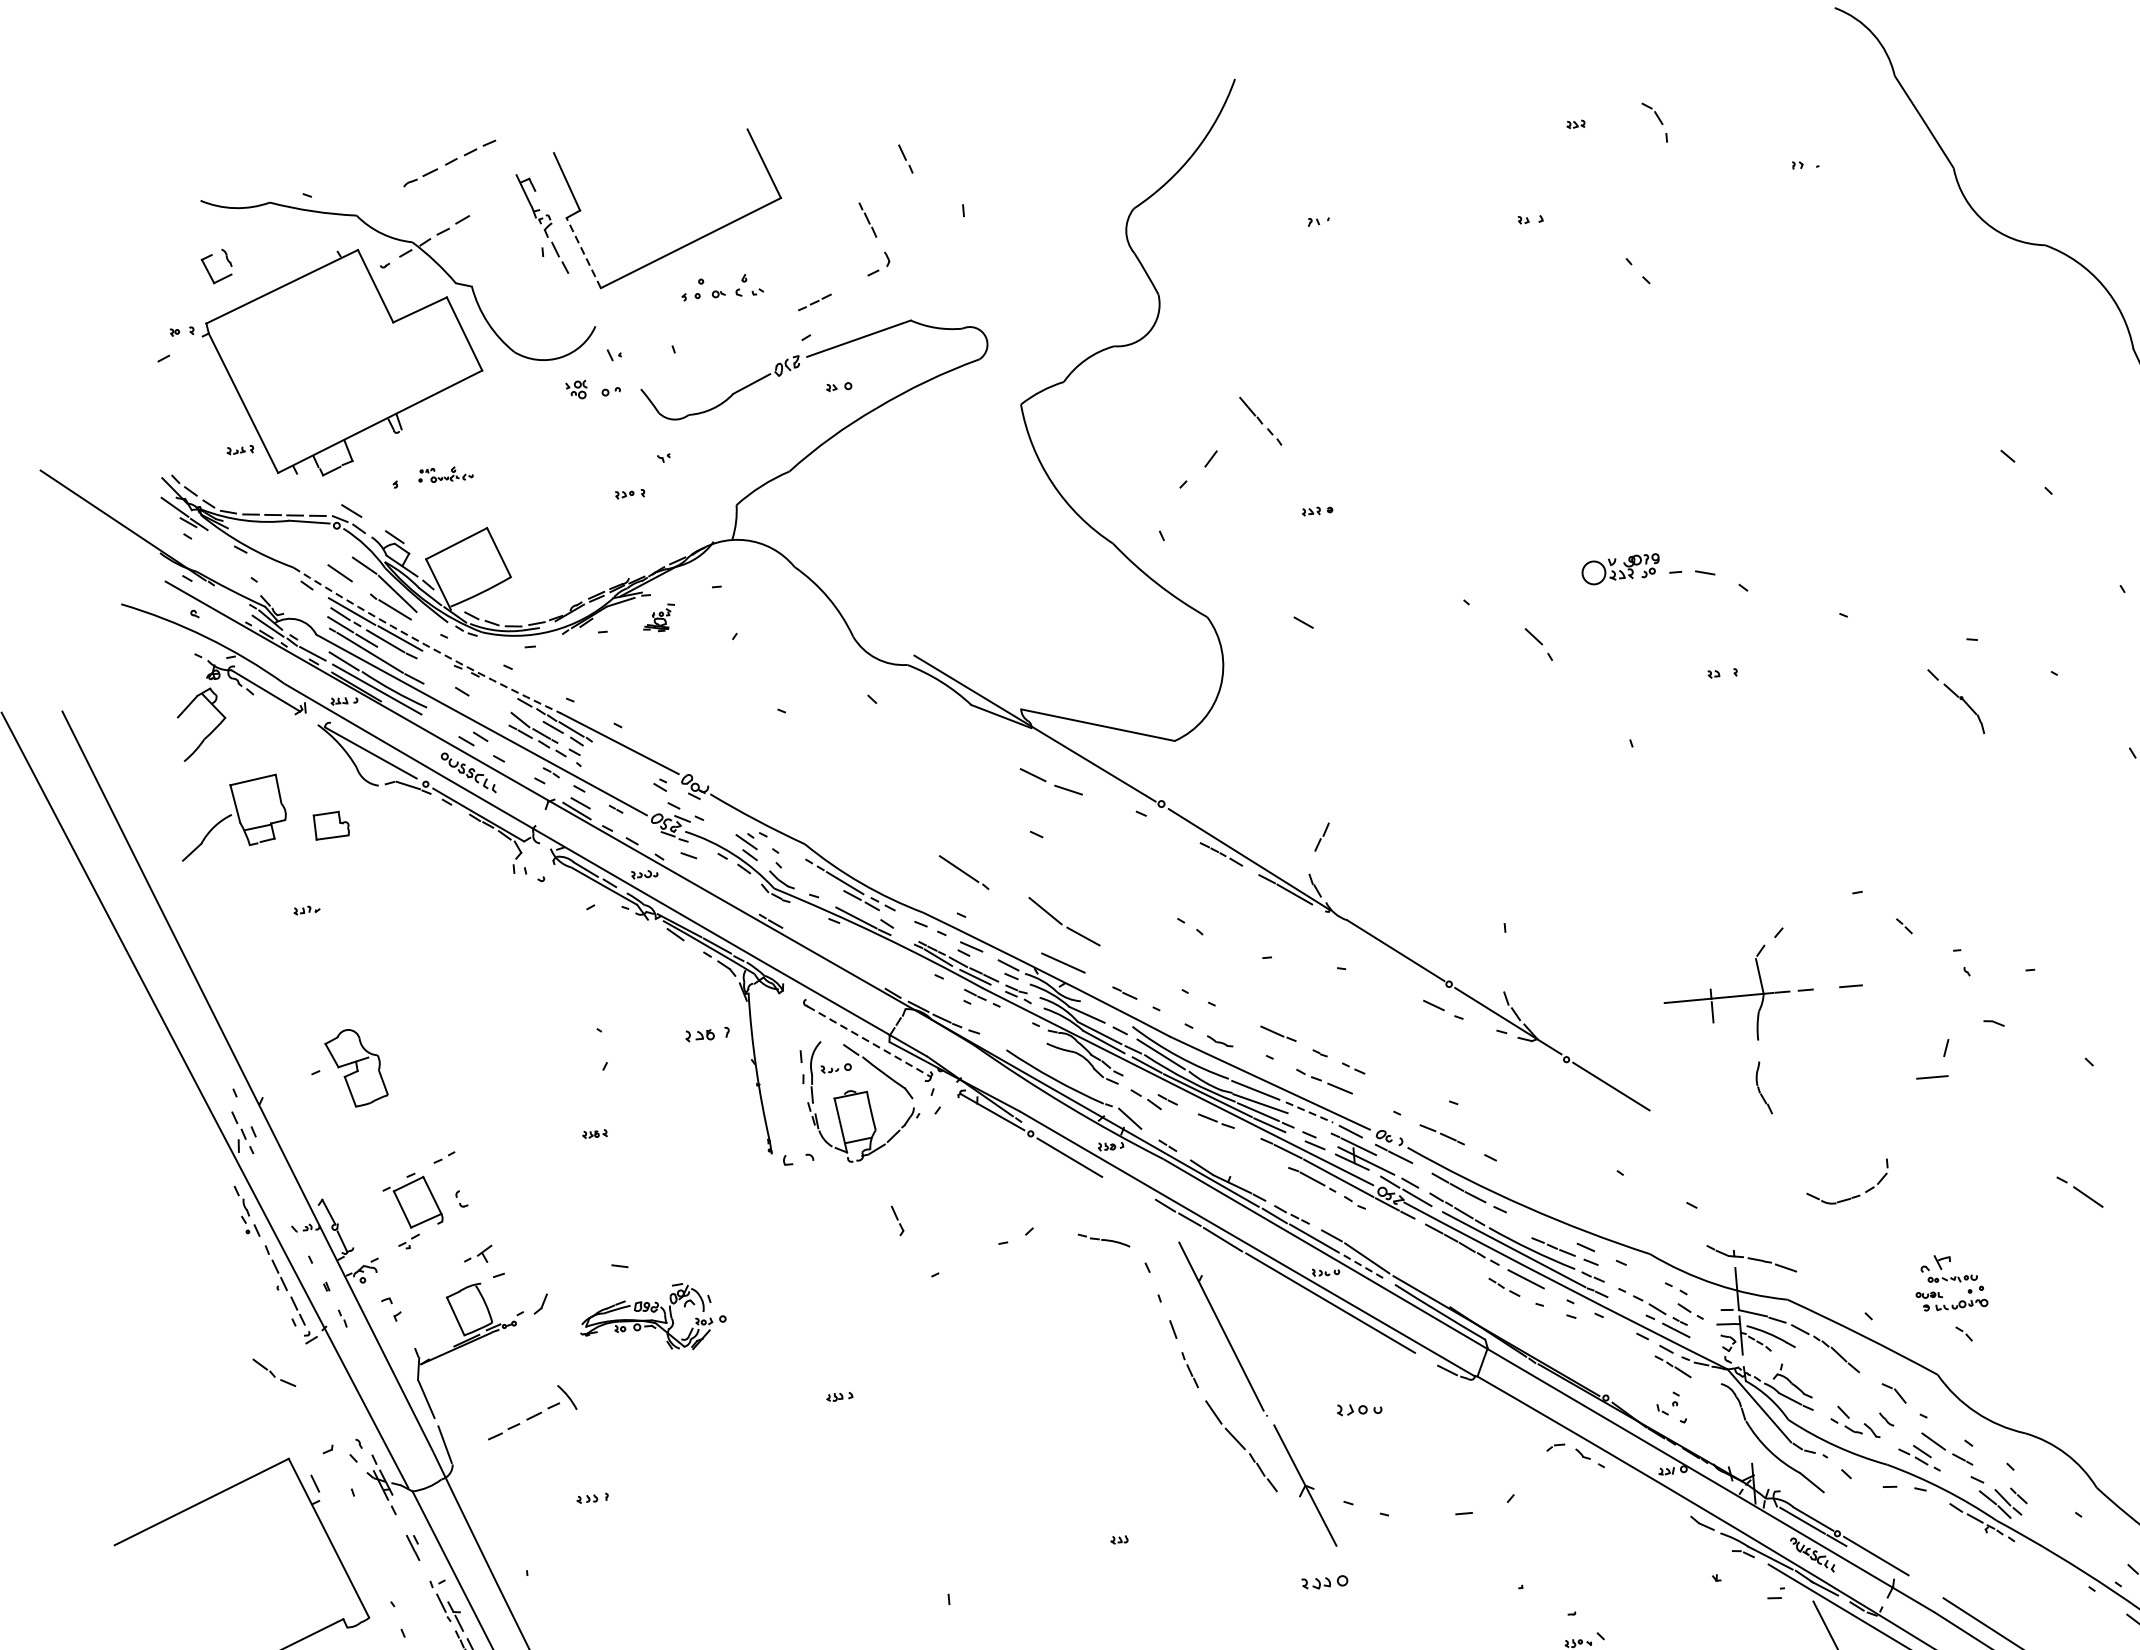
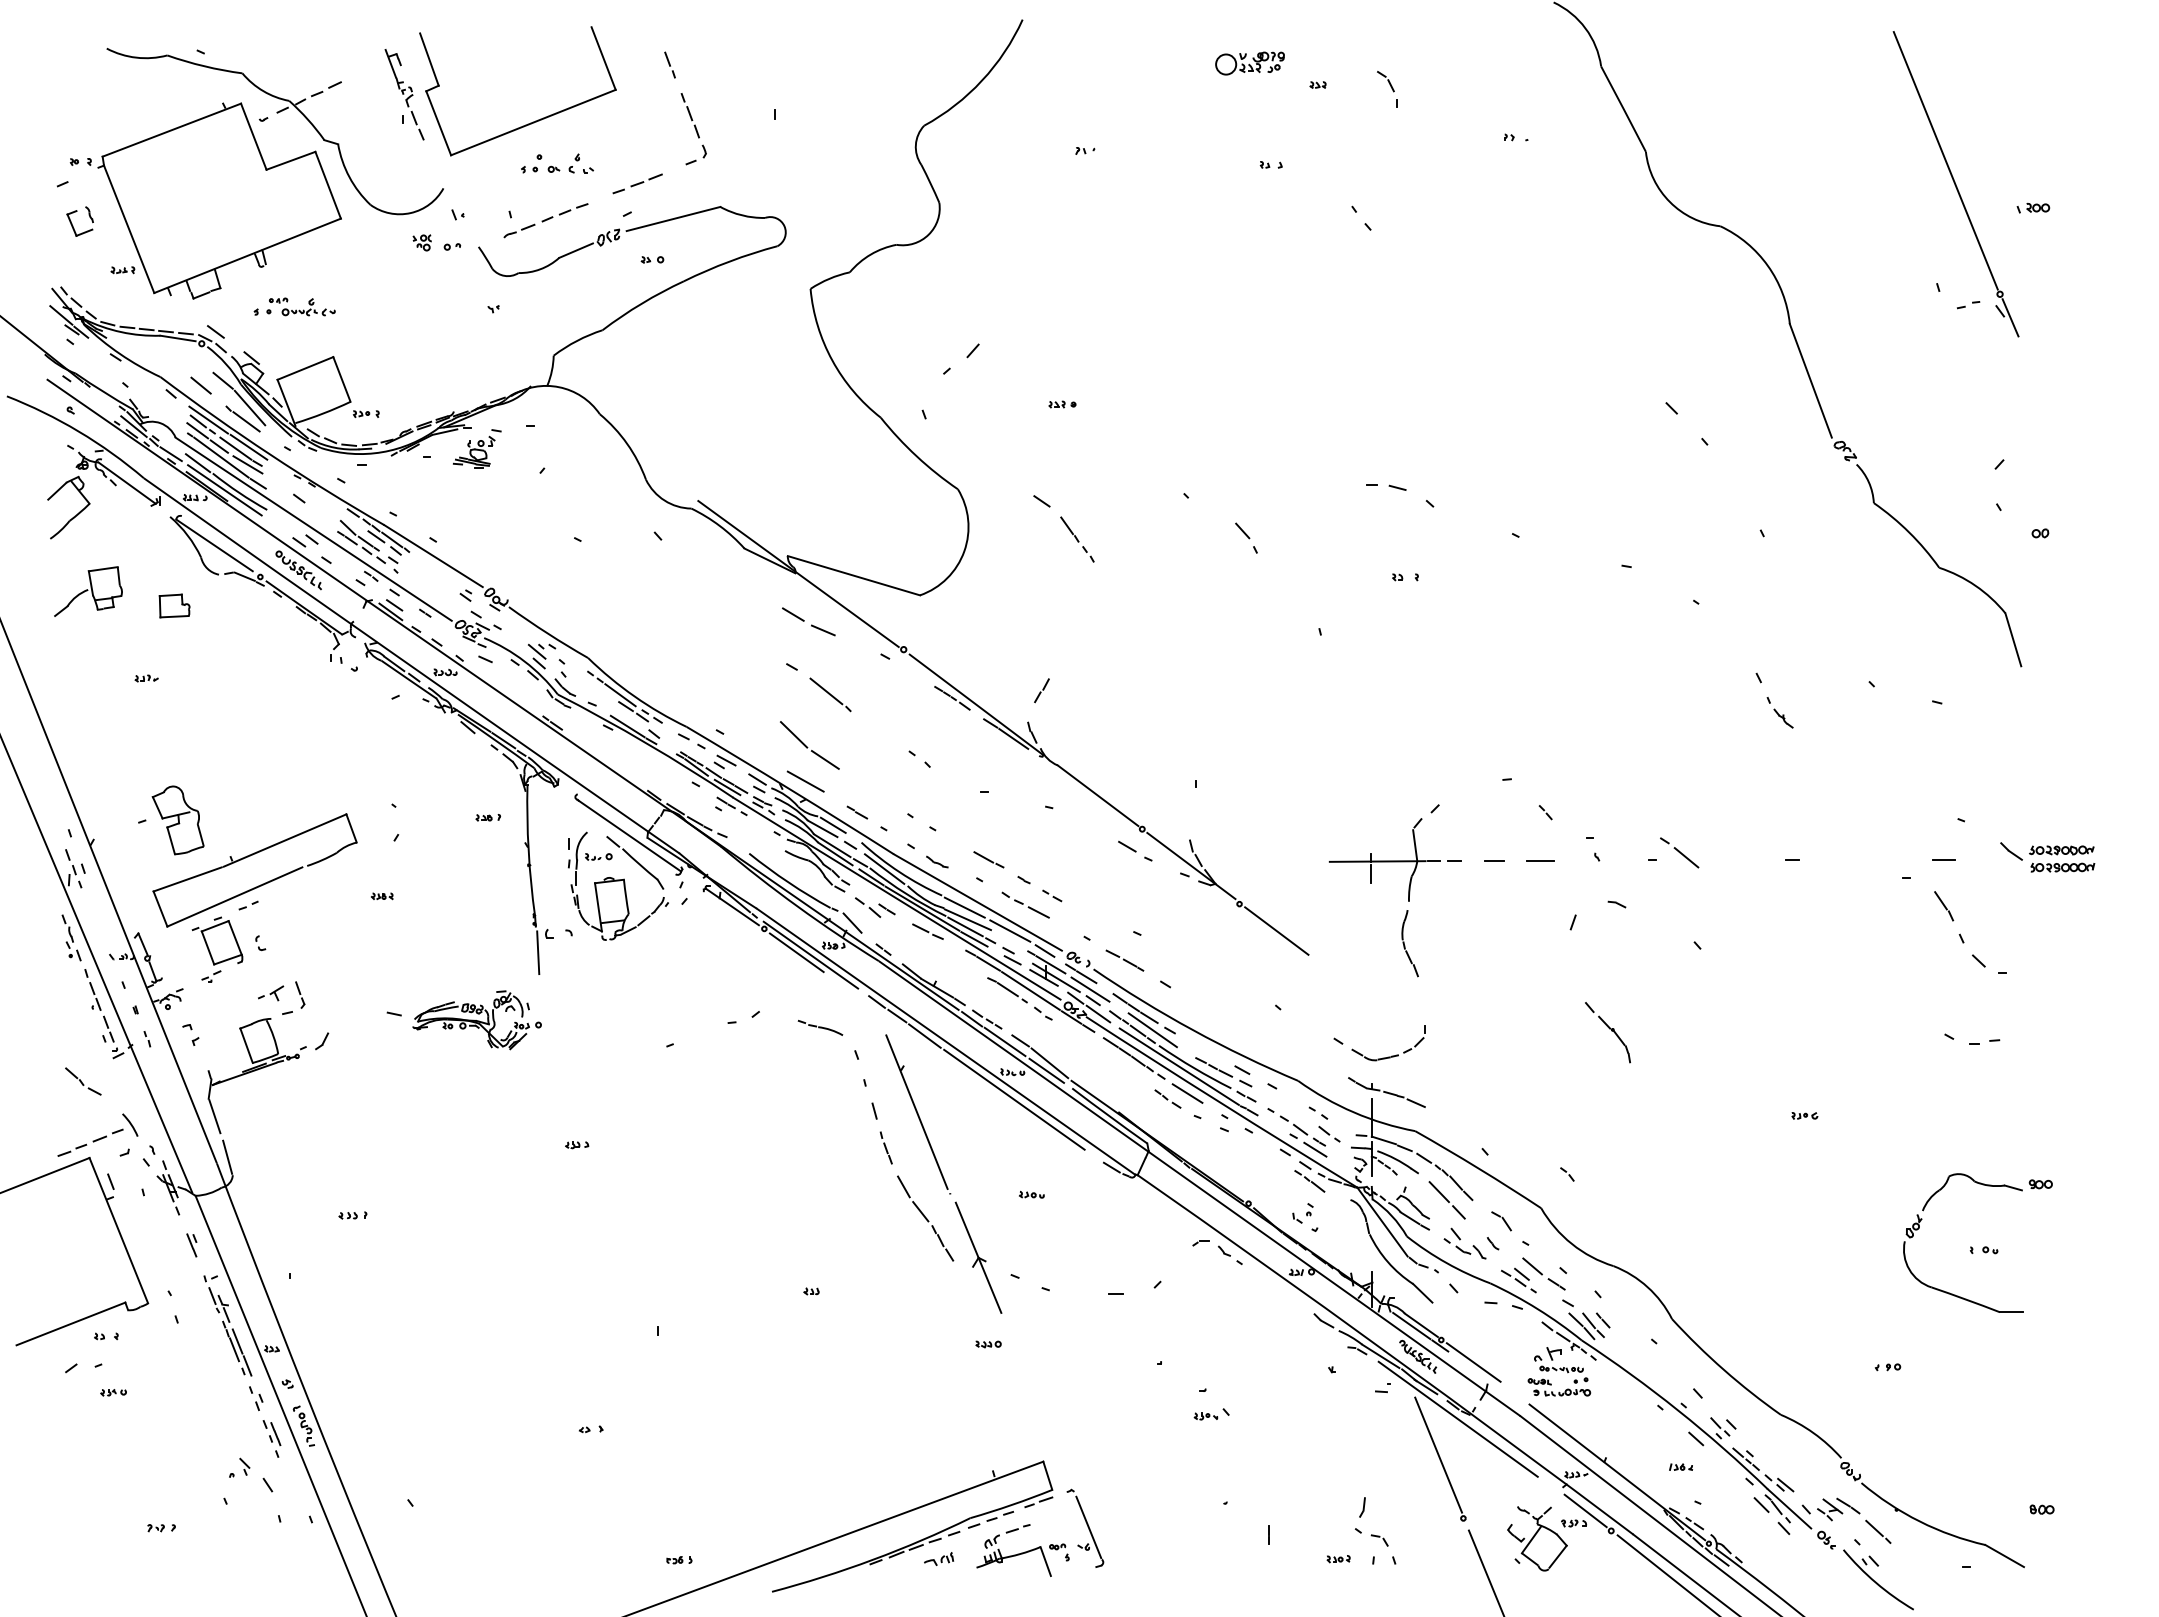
part: (905, 158) -> (669, 64), moved
part: (449, 163) -> (545, 220), moved
part: (867, 219) -> (689, 115), size x1.43
line: (583, 252) -> (438, 122), dashed -> solid
part: (209, 271) -> (73, 225), moved
part: (814, 301) -> (637, 183), size x1.67
part: (1260, 421) -> (1077, 539), moved
part: (445, 474) -> (300, 306), size x1.43
part: (630, 493) -> (366, 413), moved
part: (1620, 569) -> (1249, 63), moved
part: (659, 617) -> (477, 448), size x1.67
arc: (425, 644) -> (270, 454), dashed -> solid
line: (400, 658) -> (247, 464), added
part: (1955, 701) -> (1607, 1032), moved
part: (232, 817) -> (88, 591), size x0.71
line: (964, 872) -> (830, 694), moved
line: (1097, 1009) -> (832, 824), added
part: (706, 1034) -> (487, 817), size x0.62
line: (870, 1042) -> (630, 836), dashed -> solid
line: (1931, 1076) -> (1540, 860), moved
part: (1762, 1087) -> (1409, 943), size x1.43
part: (439, 1103) -> (248, 857), added
line: (1309, 1112) -> (1010, 931), dashed -> solid
line: (1085, 1158) -> (810, 954), added
line: (1406, 1170) -> (1090, 989), added
line: (777, 1182) -> (538, 952), added
part: (2079, 1191) -> (1679, 852), moved
part: (1852, 1196) -> (1391, 1055), moved
line: (1480, 1211) -> (1152, 1030), added
part: (898, 1220) -> (300, 994), moved
line: (1365, 1267) -> (1047, 1071), dashed -> solid
part: (1950, 1281) -> (1559, 1371), moved
part: (652, 1319) -> (476, 1020), moved
line: (1829, 1375) -> (1446, 1200), added
part: (1359, 1408) -> (1031, 1194), size x0.62
part: (531, 1411) -> (97, 1134), moved
part: (1324, 1582) -> (988, 1344), size x0.62

